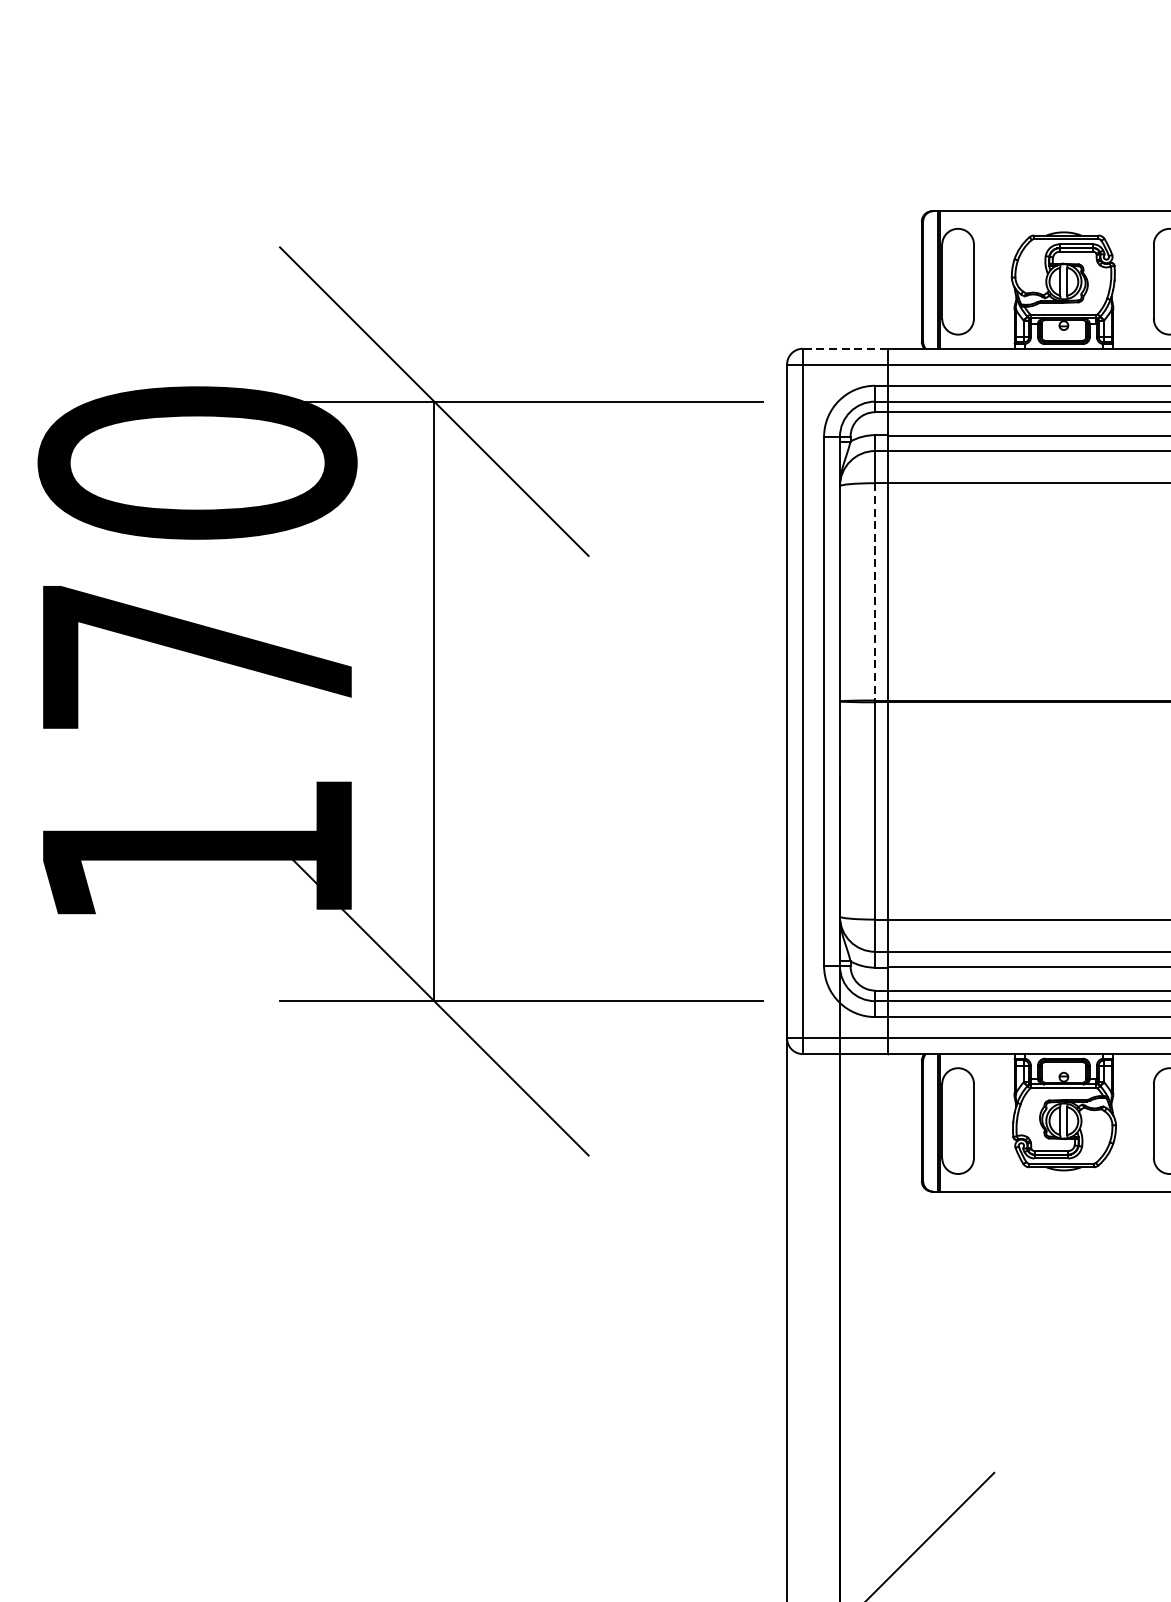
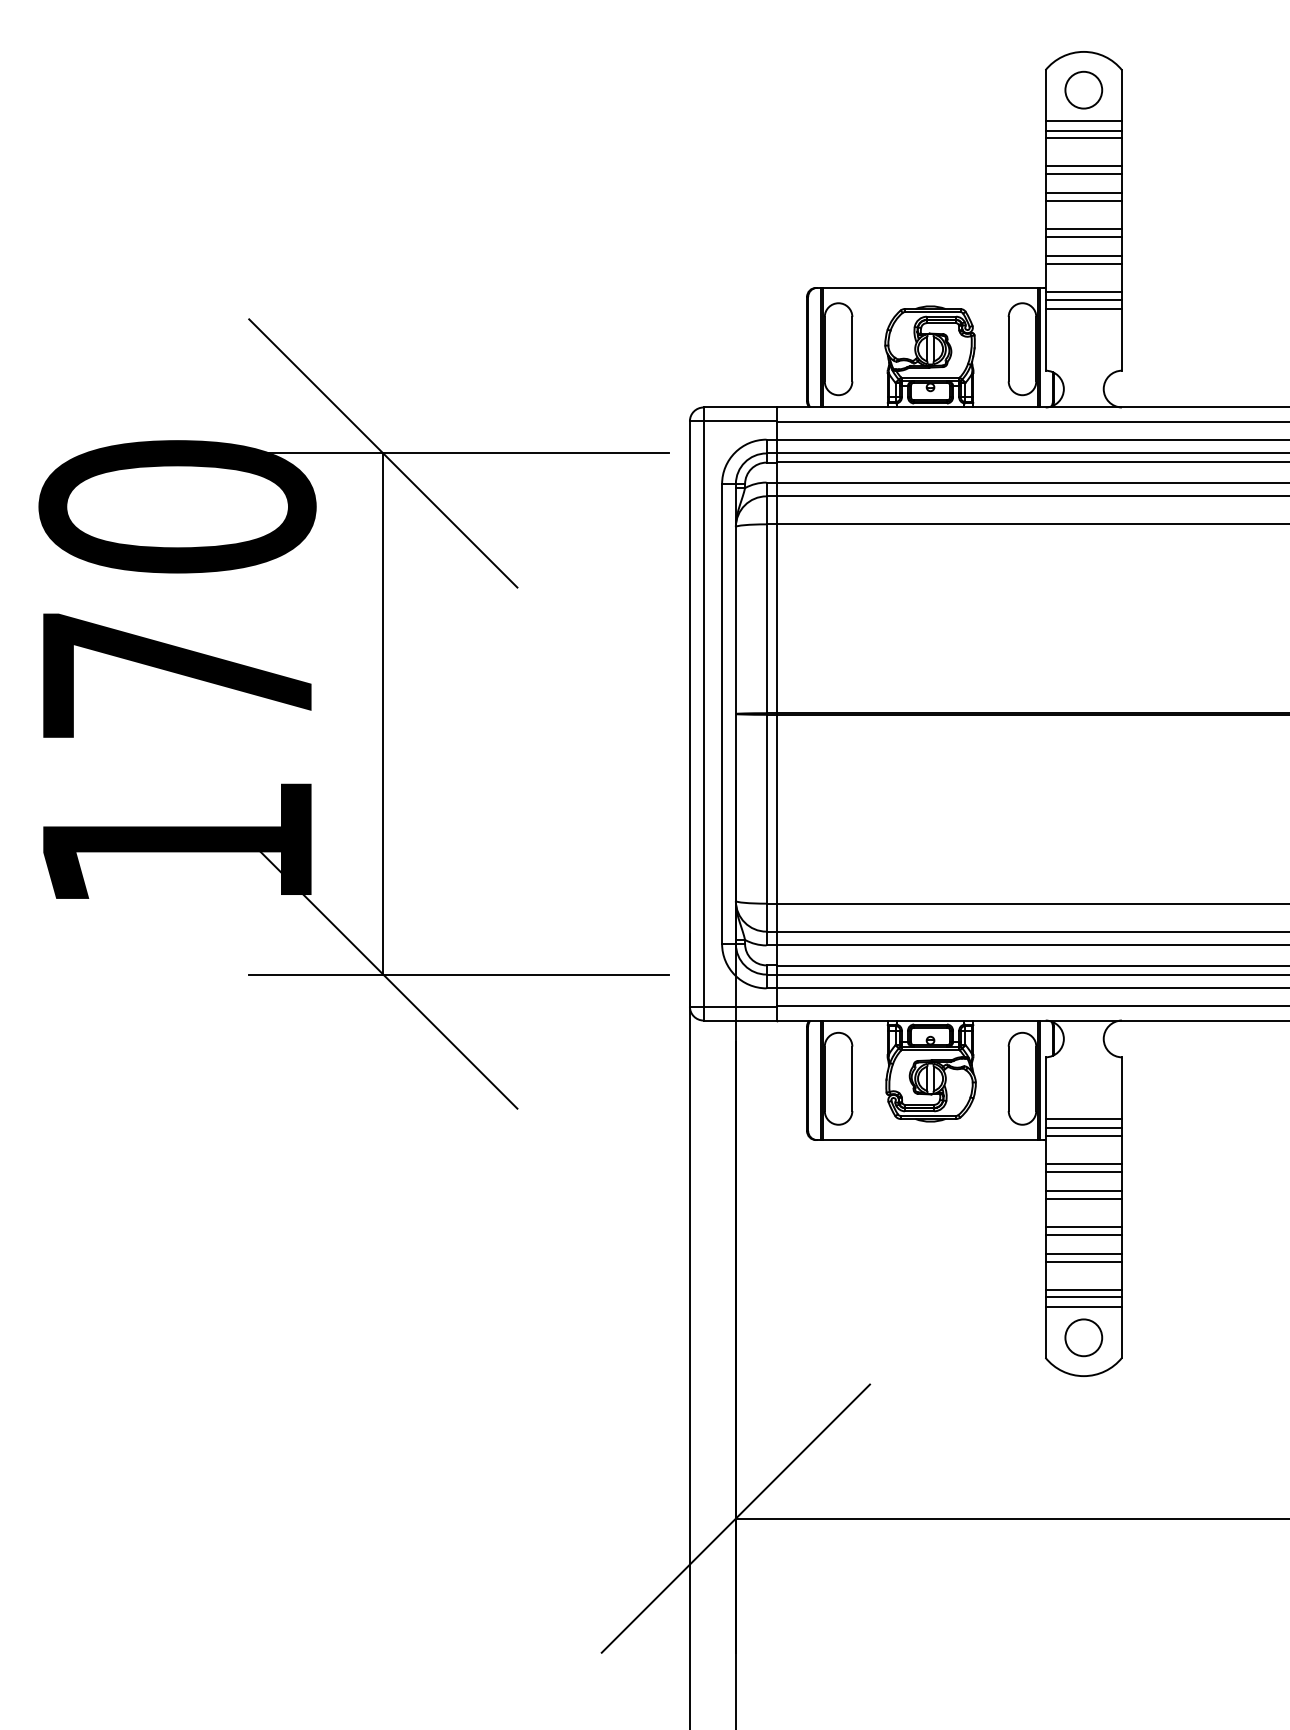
line: (845, 348) -> (740, 407), dashed -> solid
line: (875, 592) -> (766, 619), dashed -> solid

